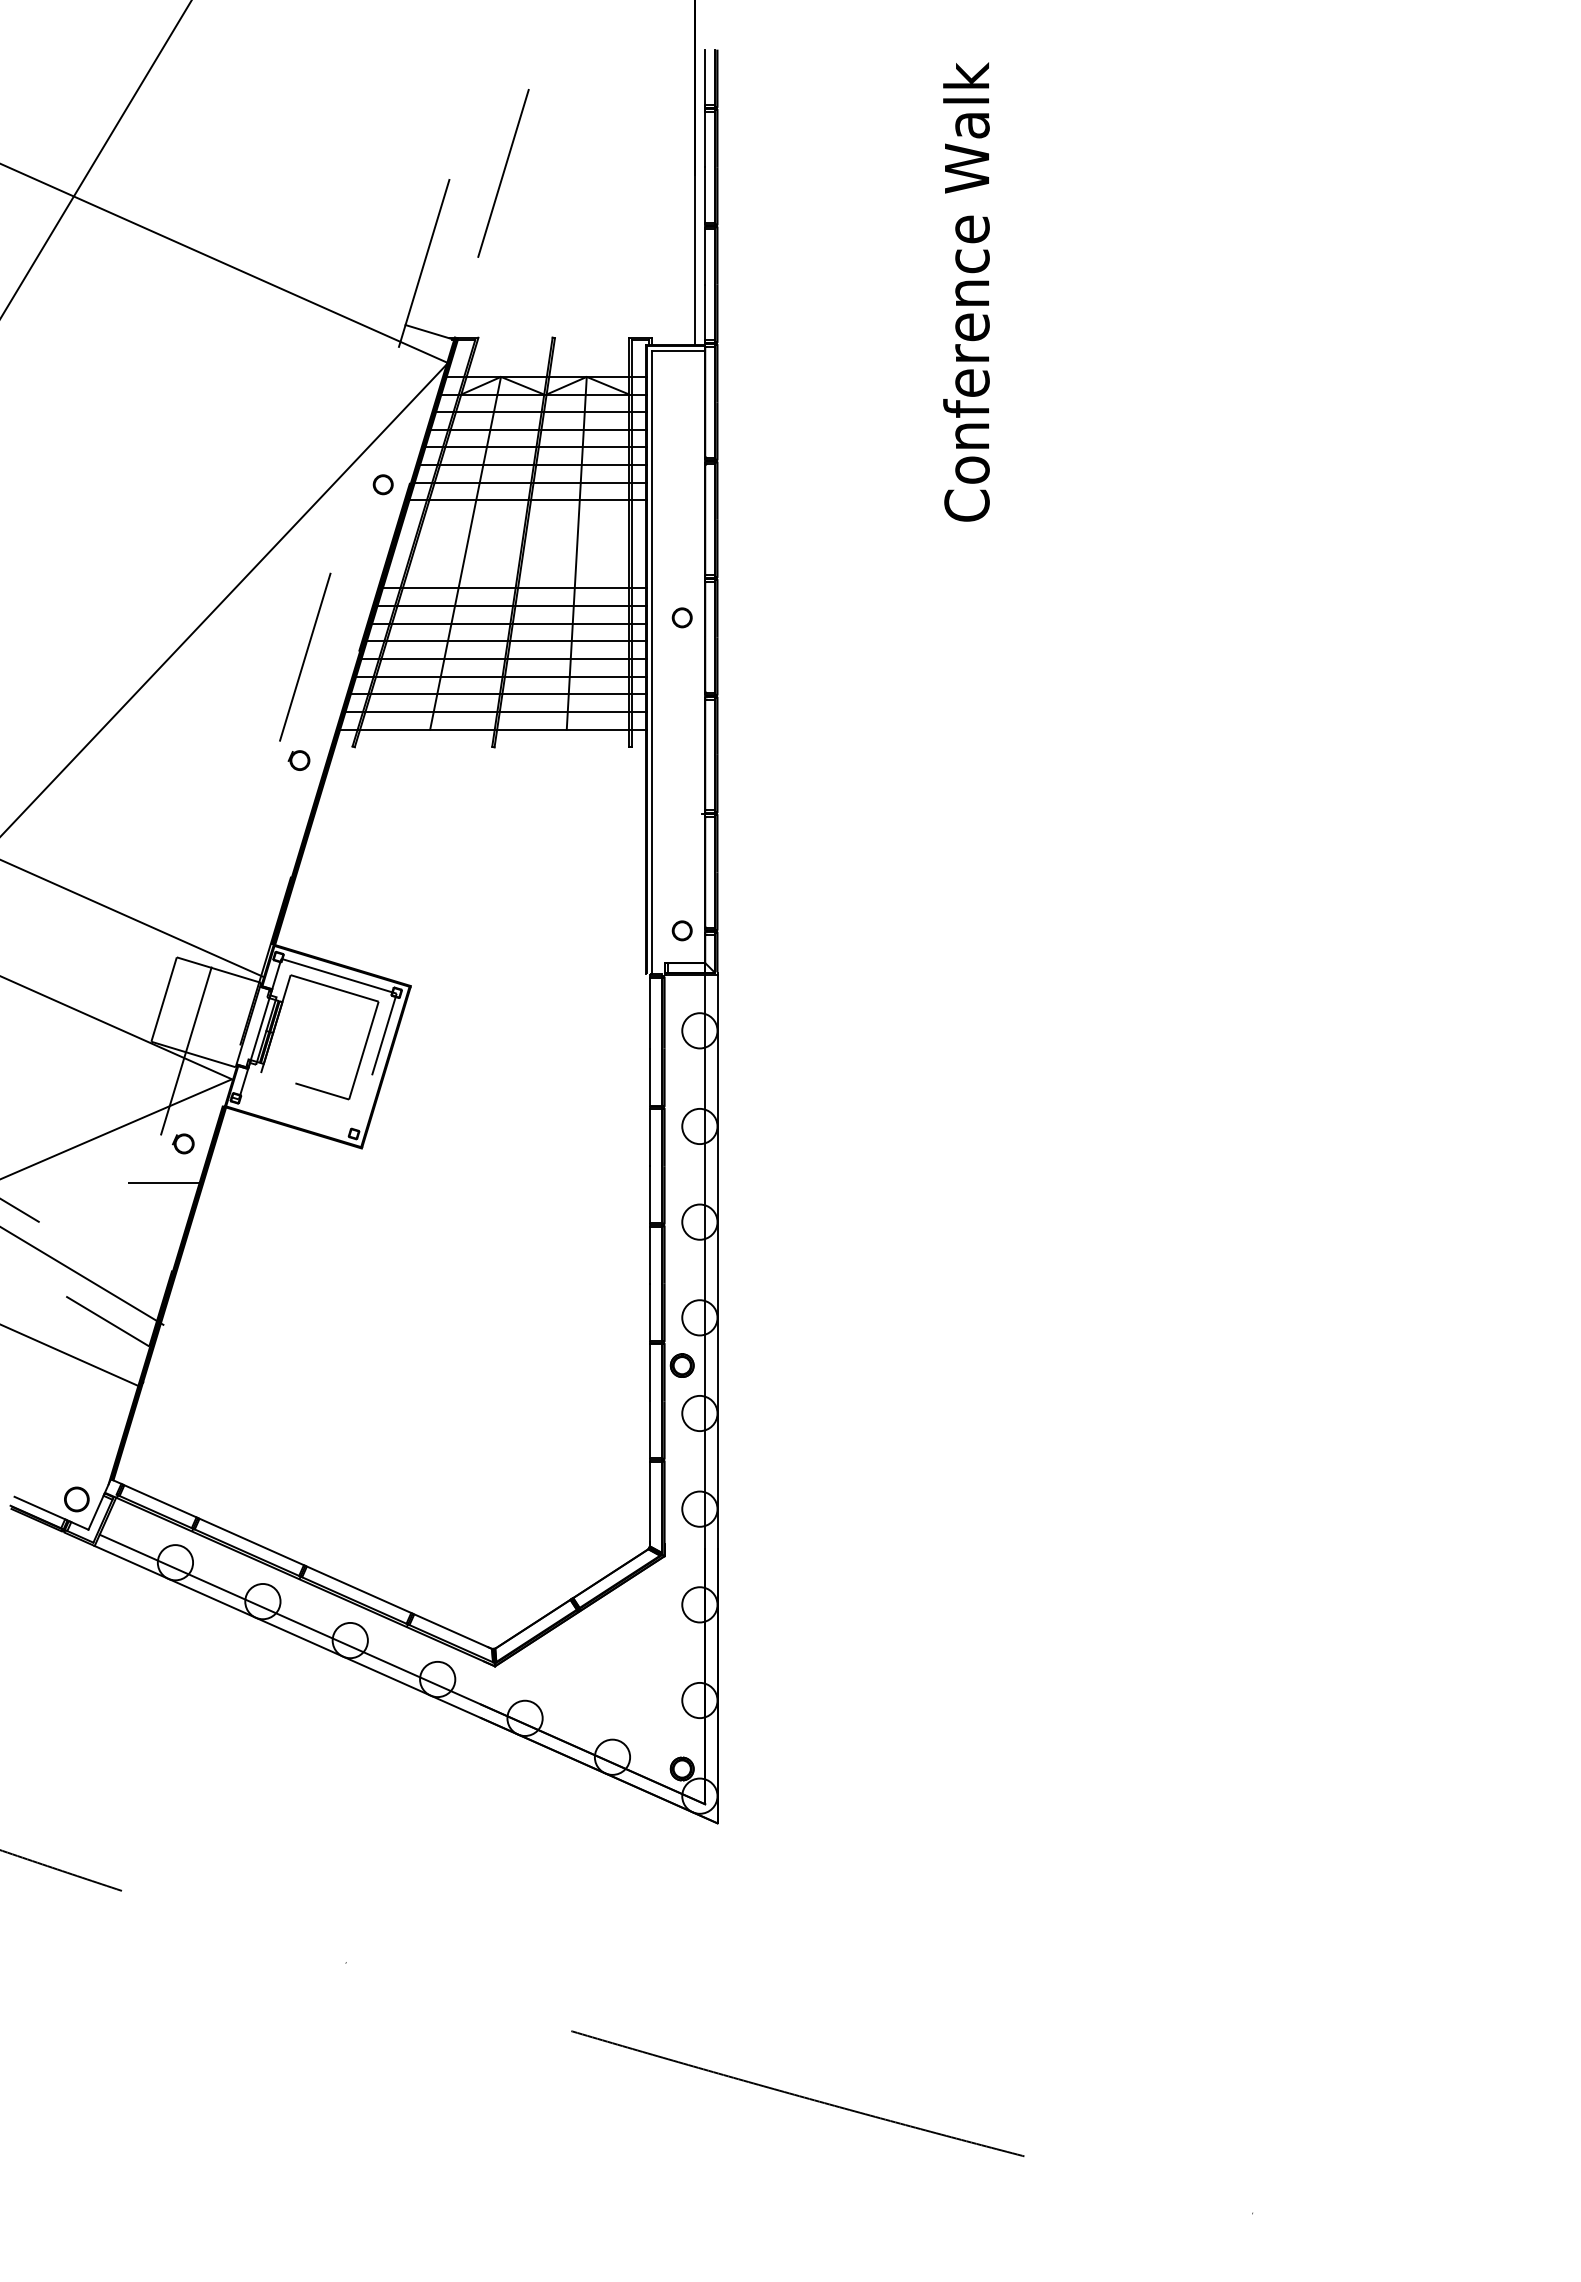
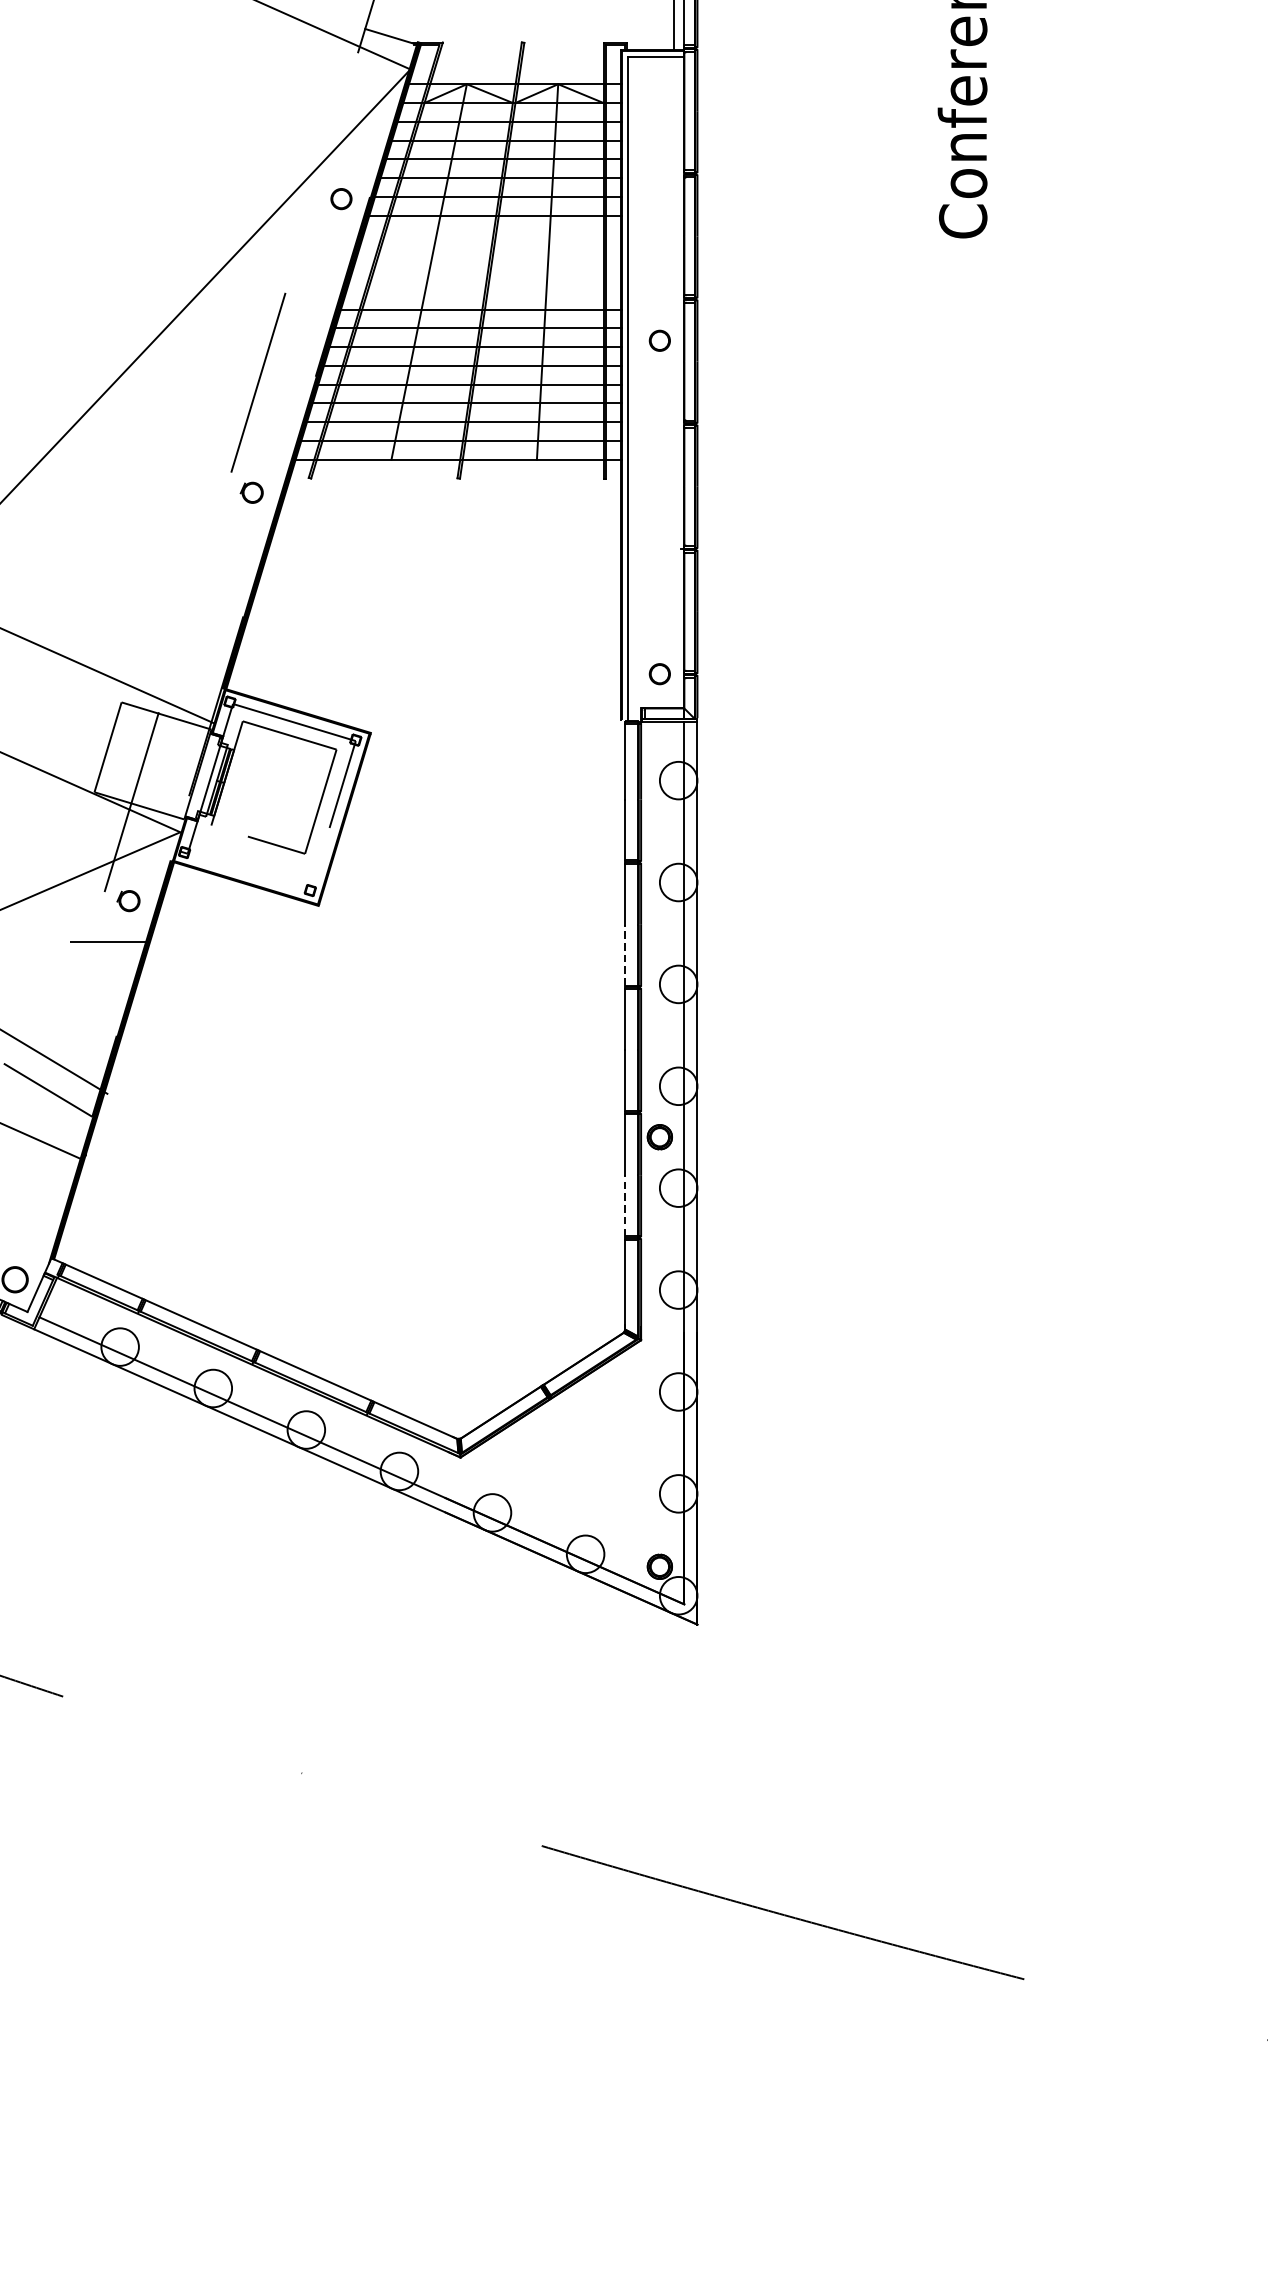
line: (649, 1194) -> (625, 954), solid -> dashed
line: (649, 1429) -> (625, 1205), solid -> dashed

